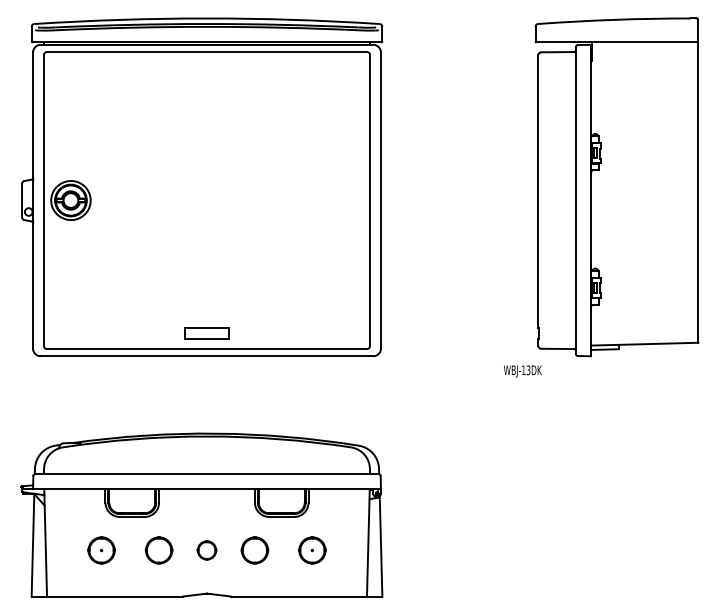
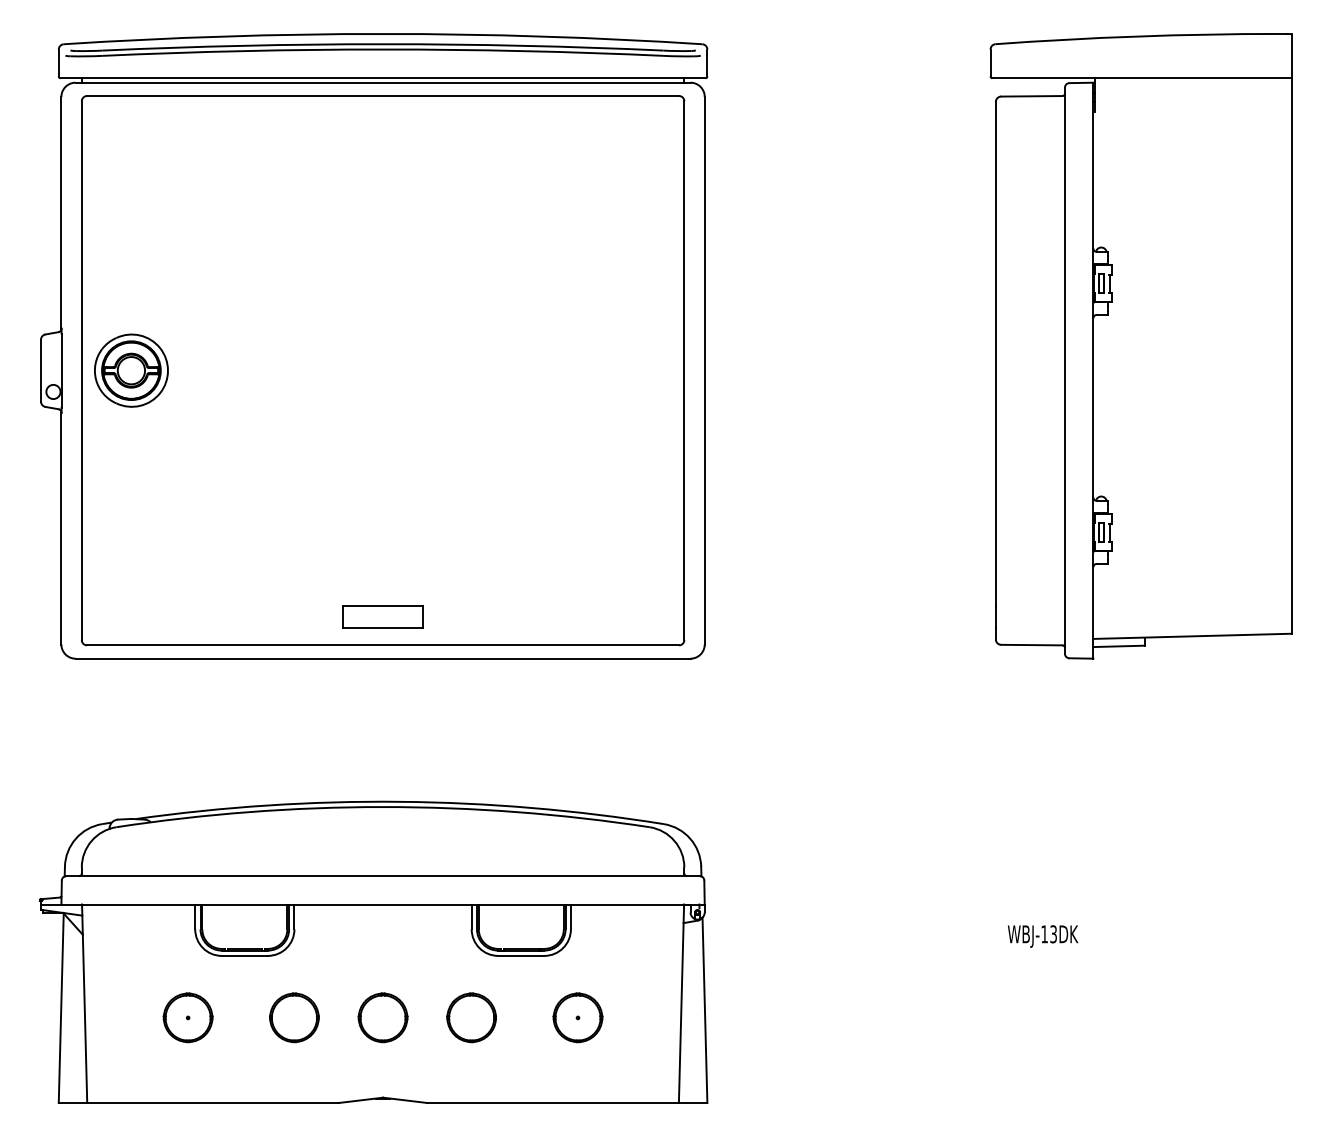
text: (522, 371) -> (1042, 936), moved
part: (206, 550) -> (382, 1017), size x1.43

